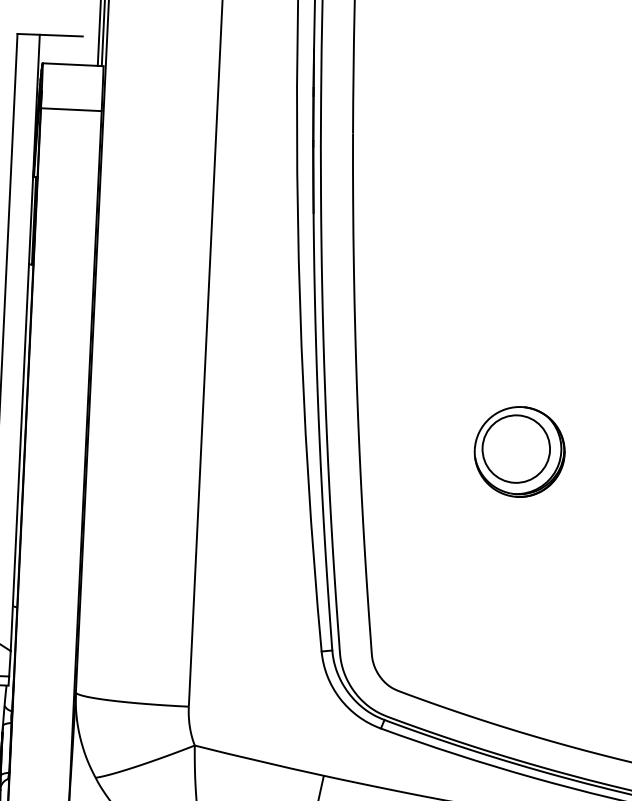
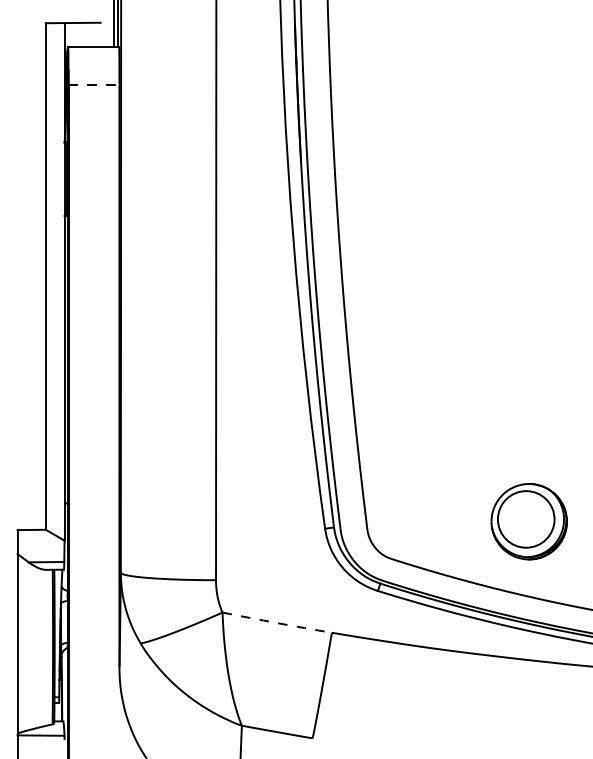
line: (71, 109) -> (94, 84), solid -> dashed
part: (518, 451) -> (528, 521), moved
arc: (259, 761) -> (277, 623), solid -> dashed

